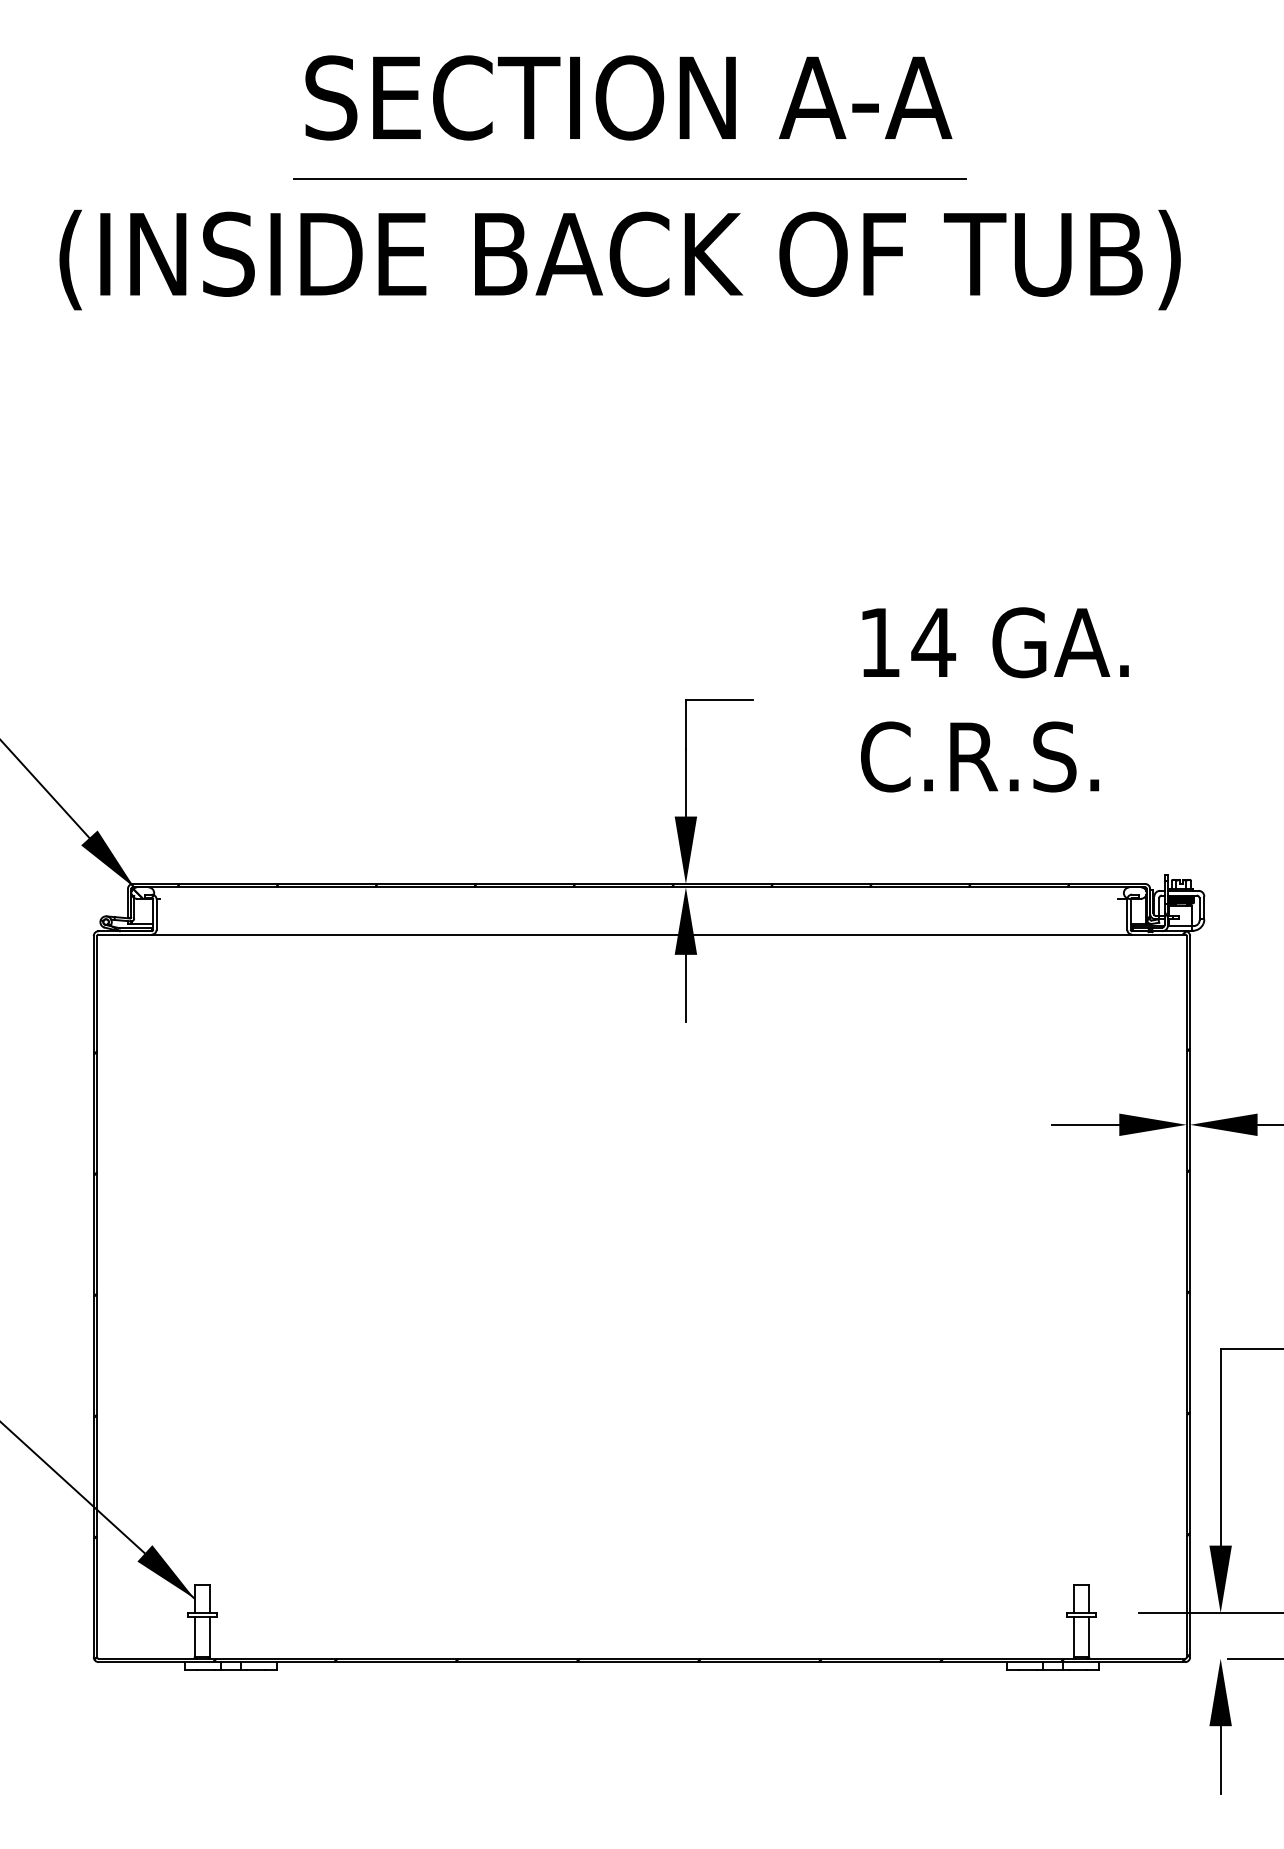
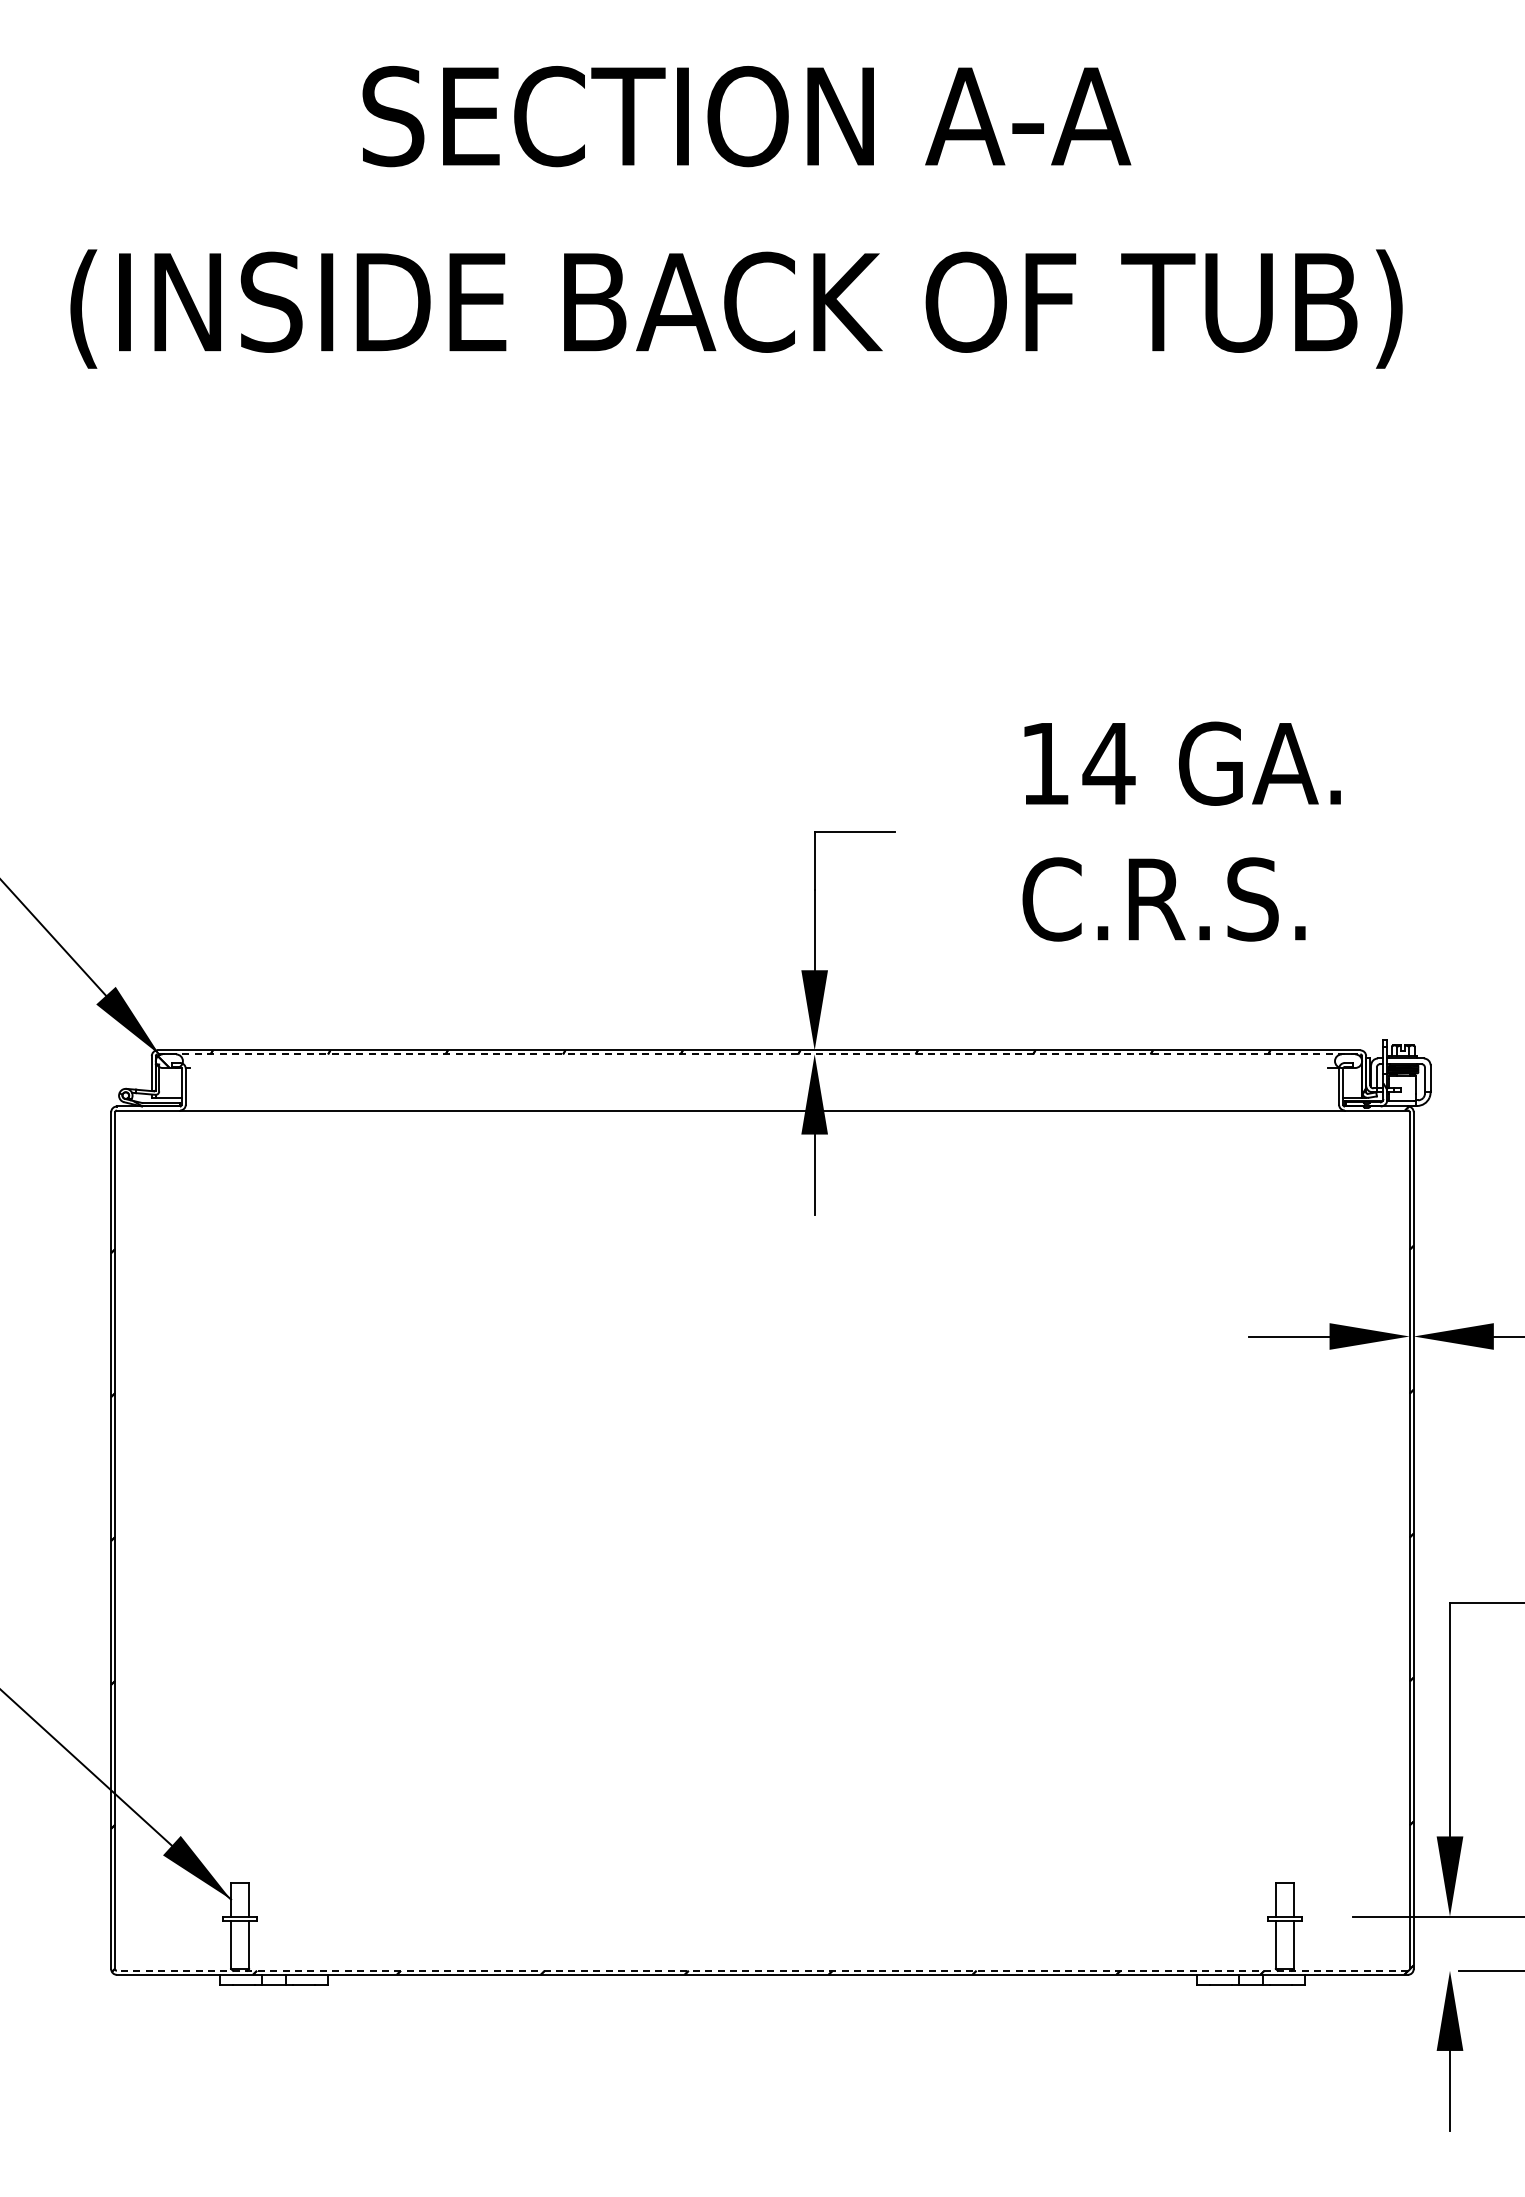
line: (629, 179) -> (747, 213), removed
line: (639, 887) -> (759, 1054), solid -> dashed
line: (642, 1658) -> (762, 1970), solid -> dashed

